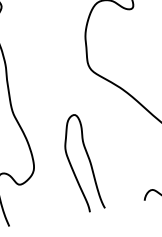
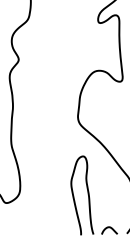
curve: (88, 160) -> (87, 194), moved

